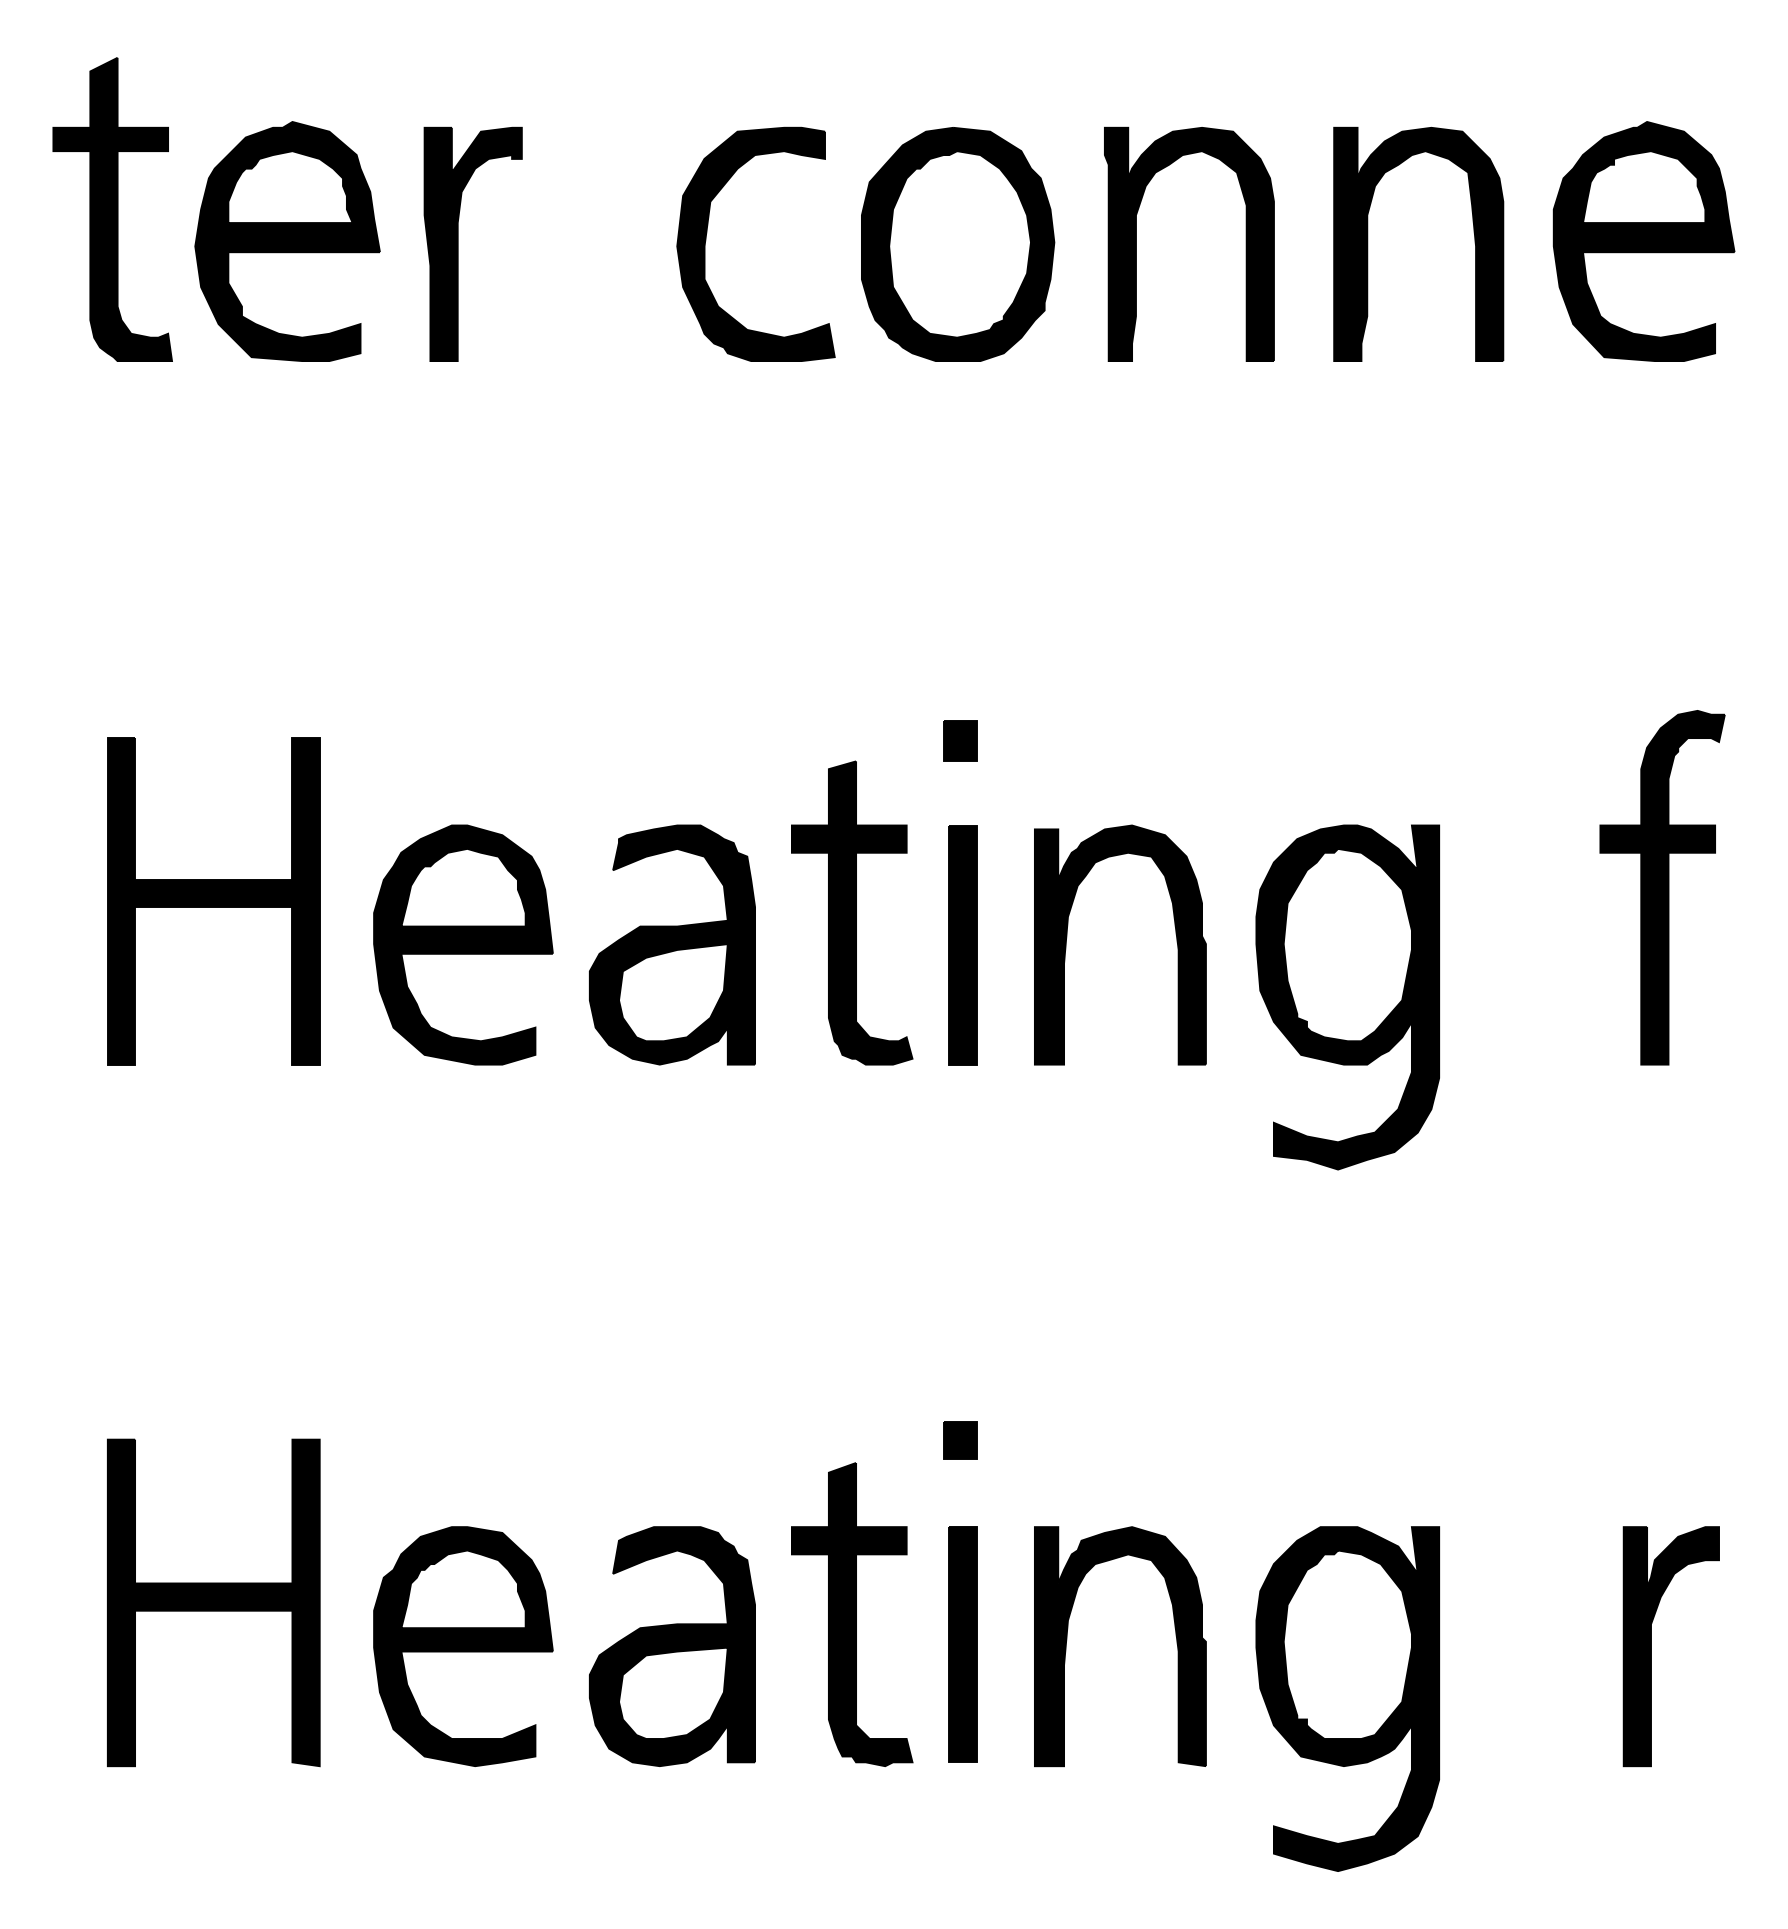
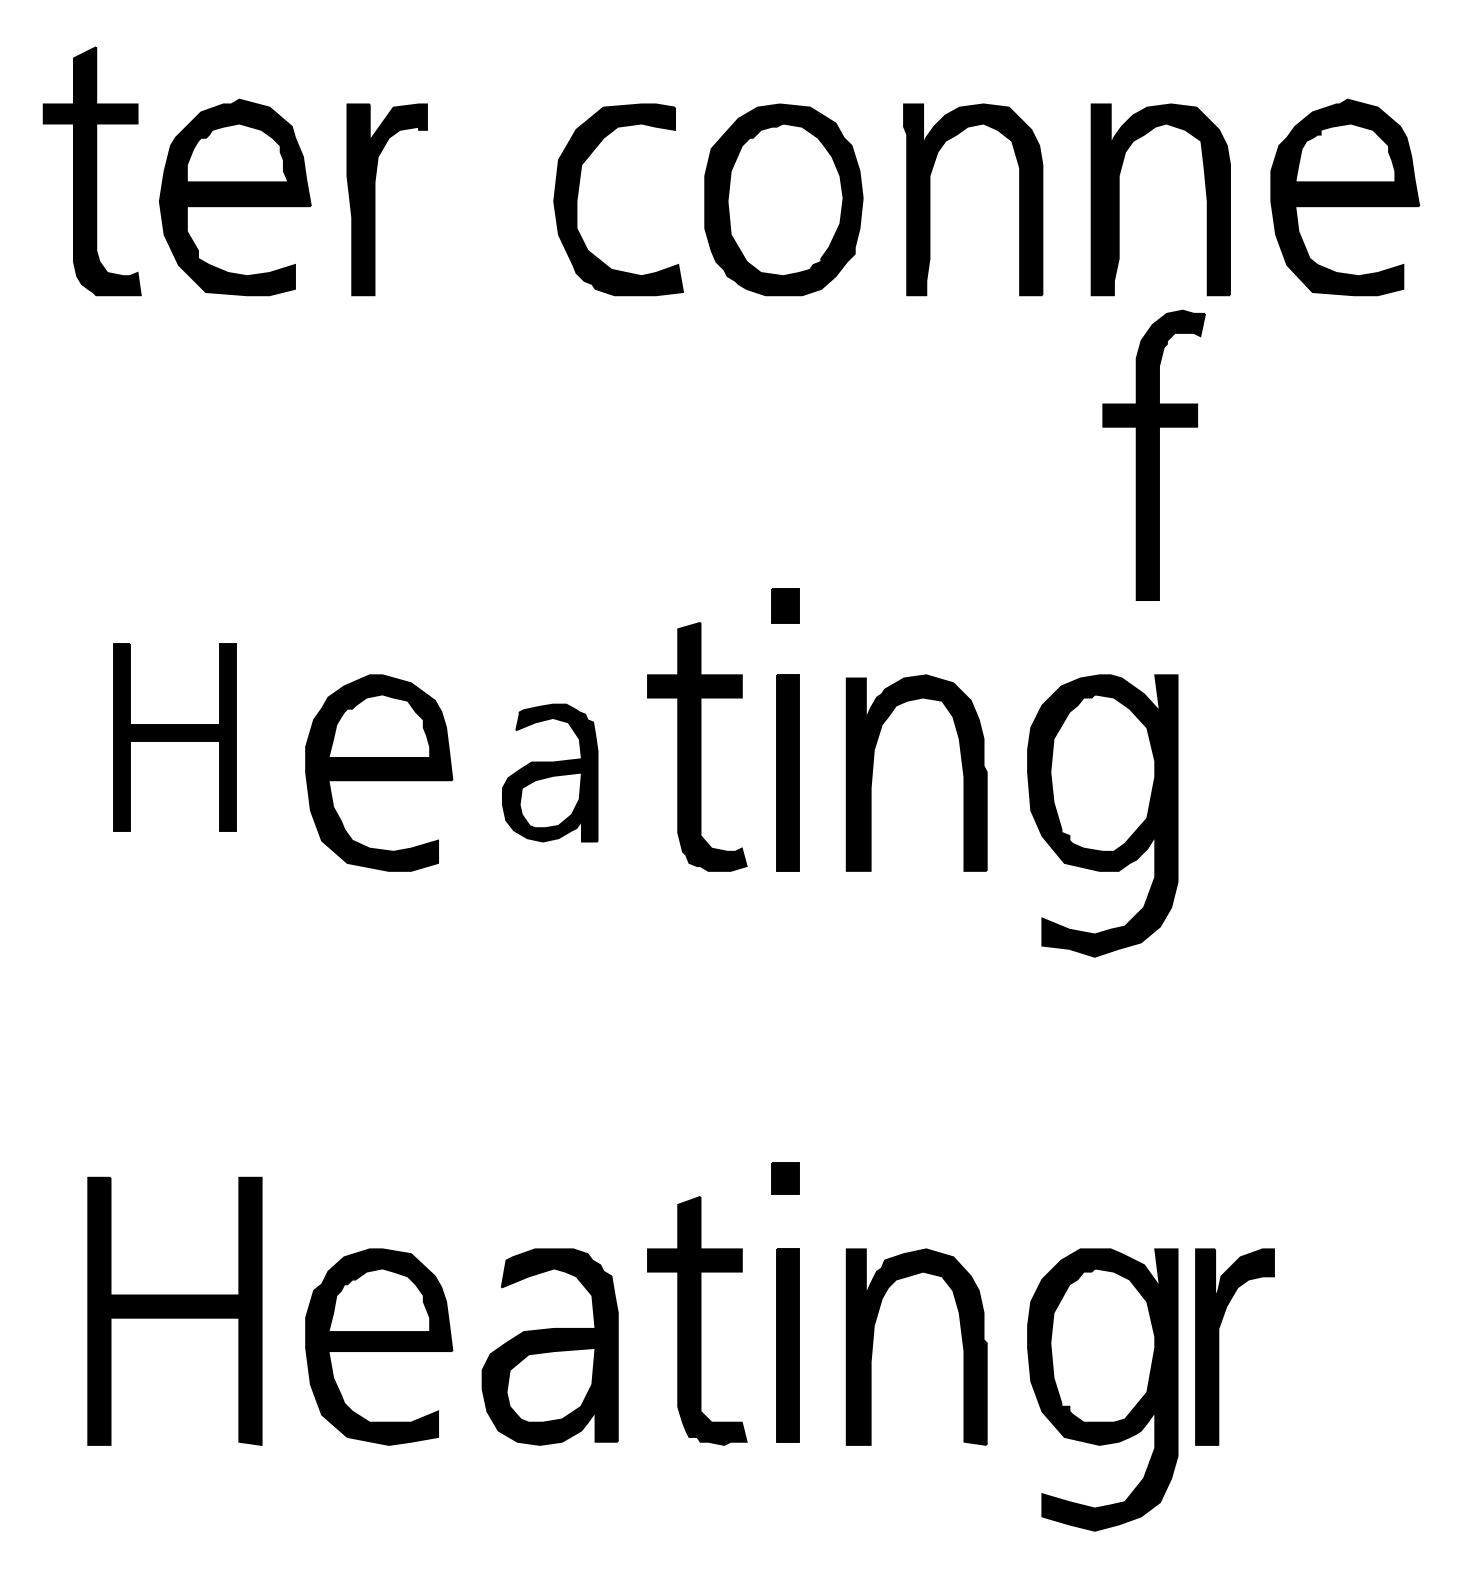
part: (1662, 887) -> (1154, 455), moved
part: (213, 901) -> (174, 737), size x0.7
part: (672, 944) -> (550, 772), size x0.7
part: (1651, 1646) -> (1218, 1347), moved

